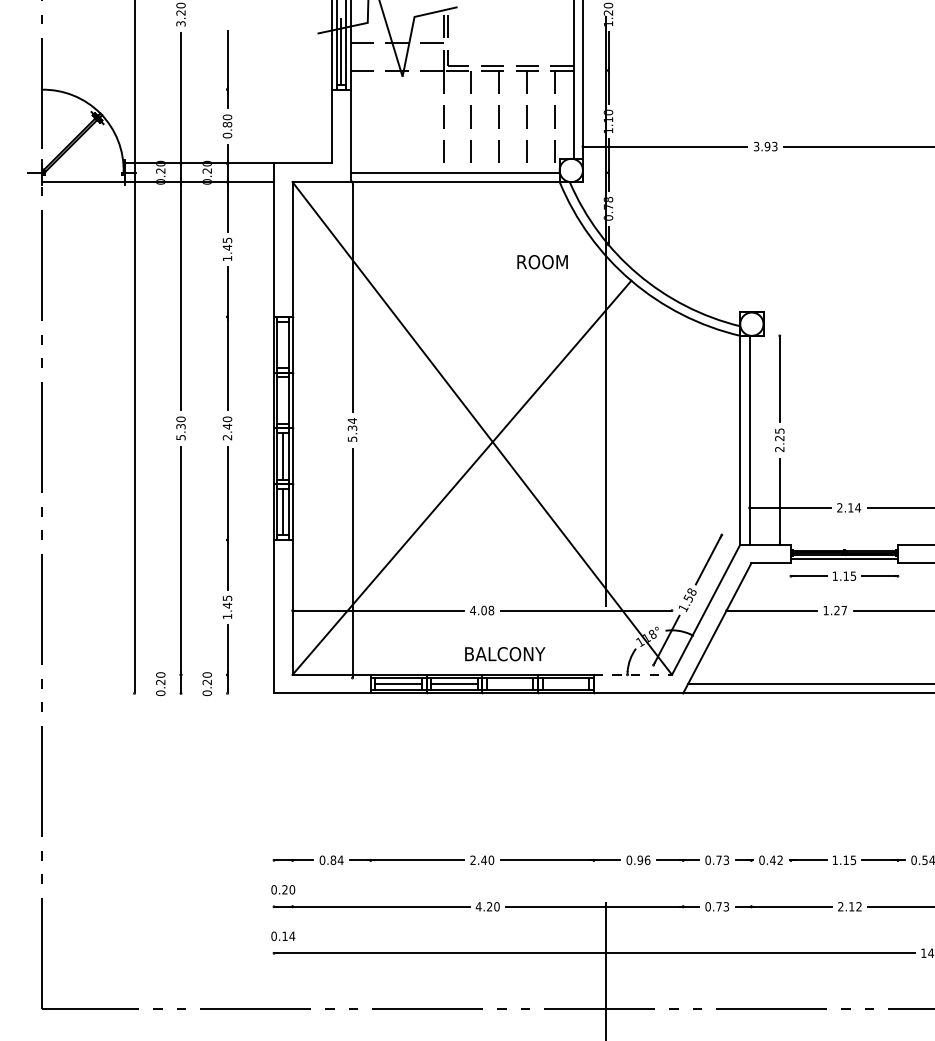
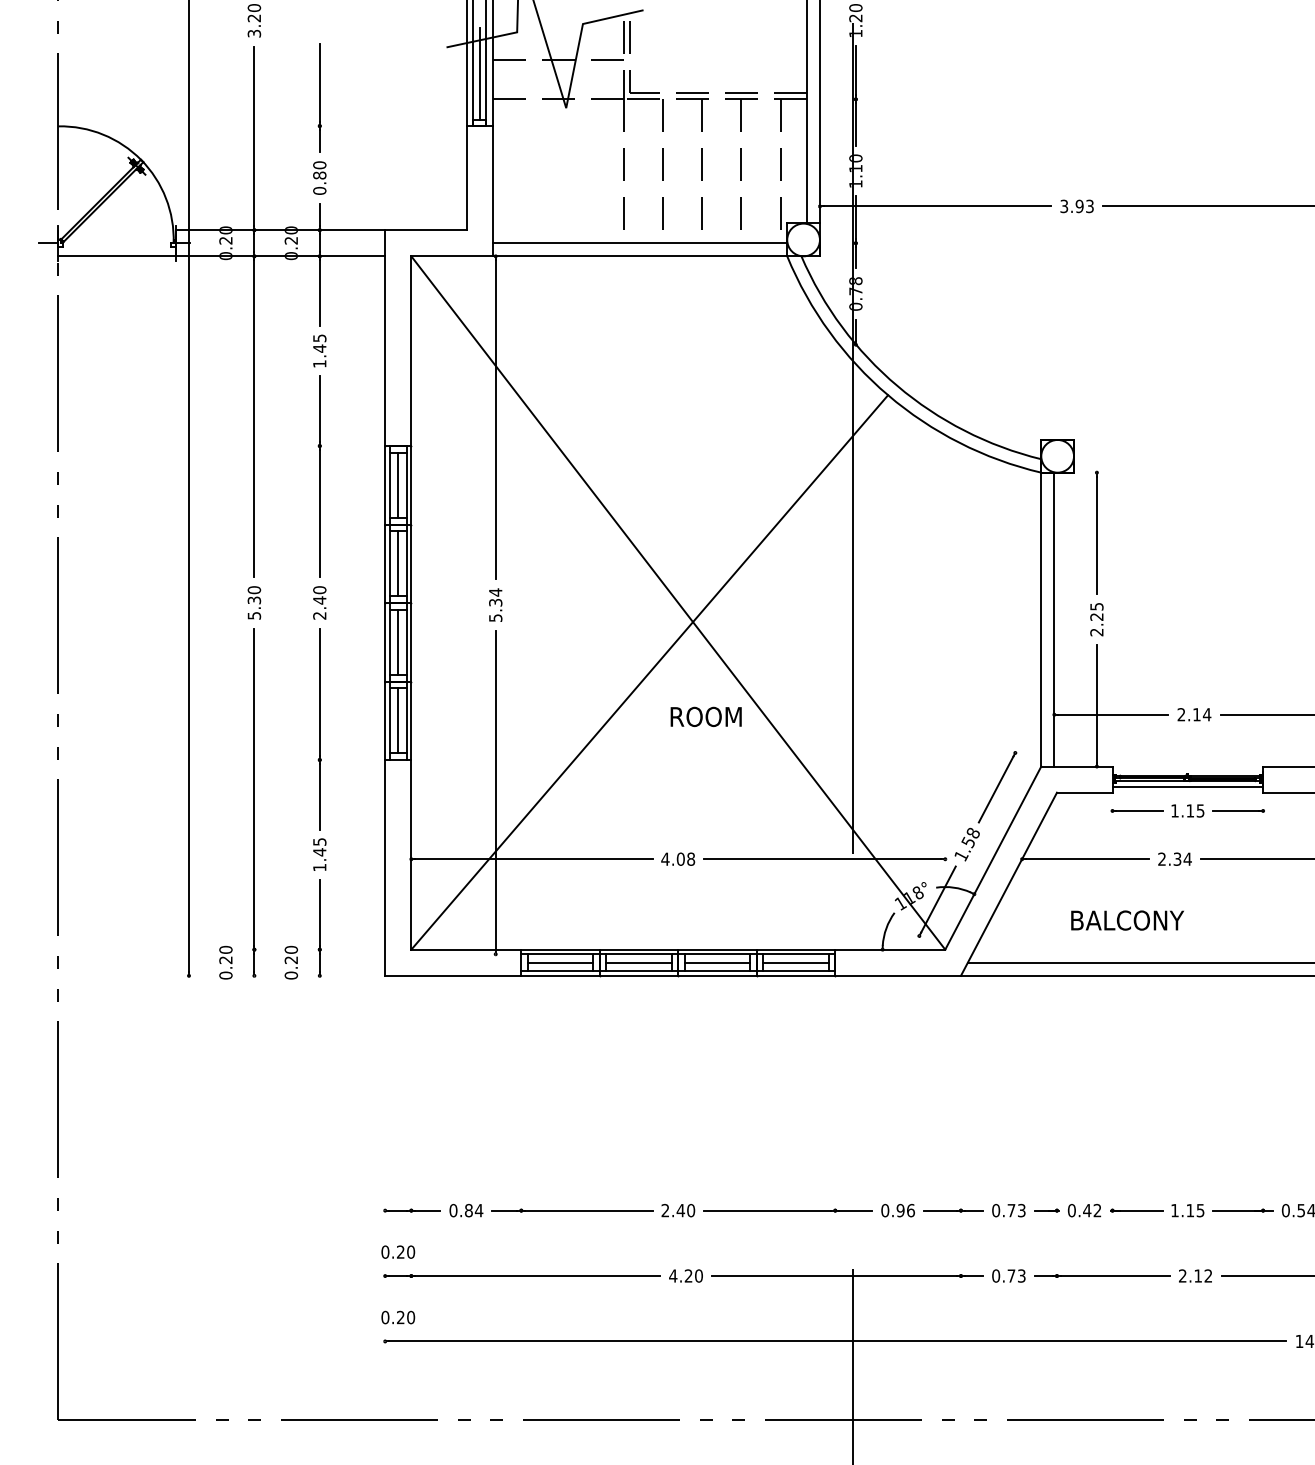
text: (542, 261) -> (705, 716), moved
line: (283, 344) -> (398, 484), added
line: (283, 400) -> (398, 563), added
text: (834, 610) -> (1174, 858), 1.27 -> 2.34
text: (505, 654) -> (1127, 920), moved
line: (633, 674) -> (890, 949), dashed -> solid
line: (510, 683) -> (717, 962), added
line: (565, 683) -> (795, 962), added
text: (288, 936) -> (405, 1317), 0.14 -> 0.20

